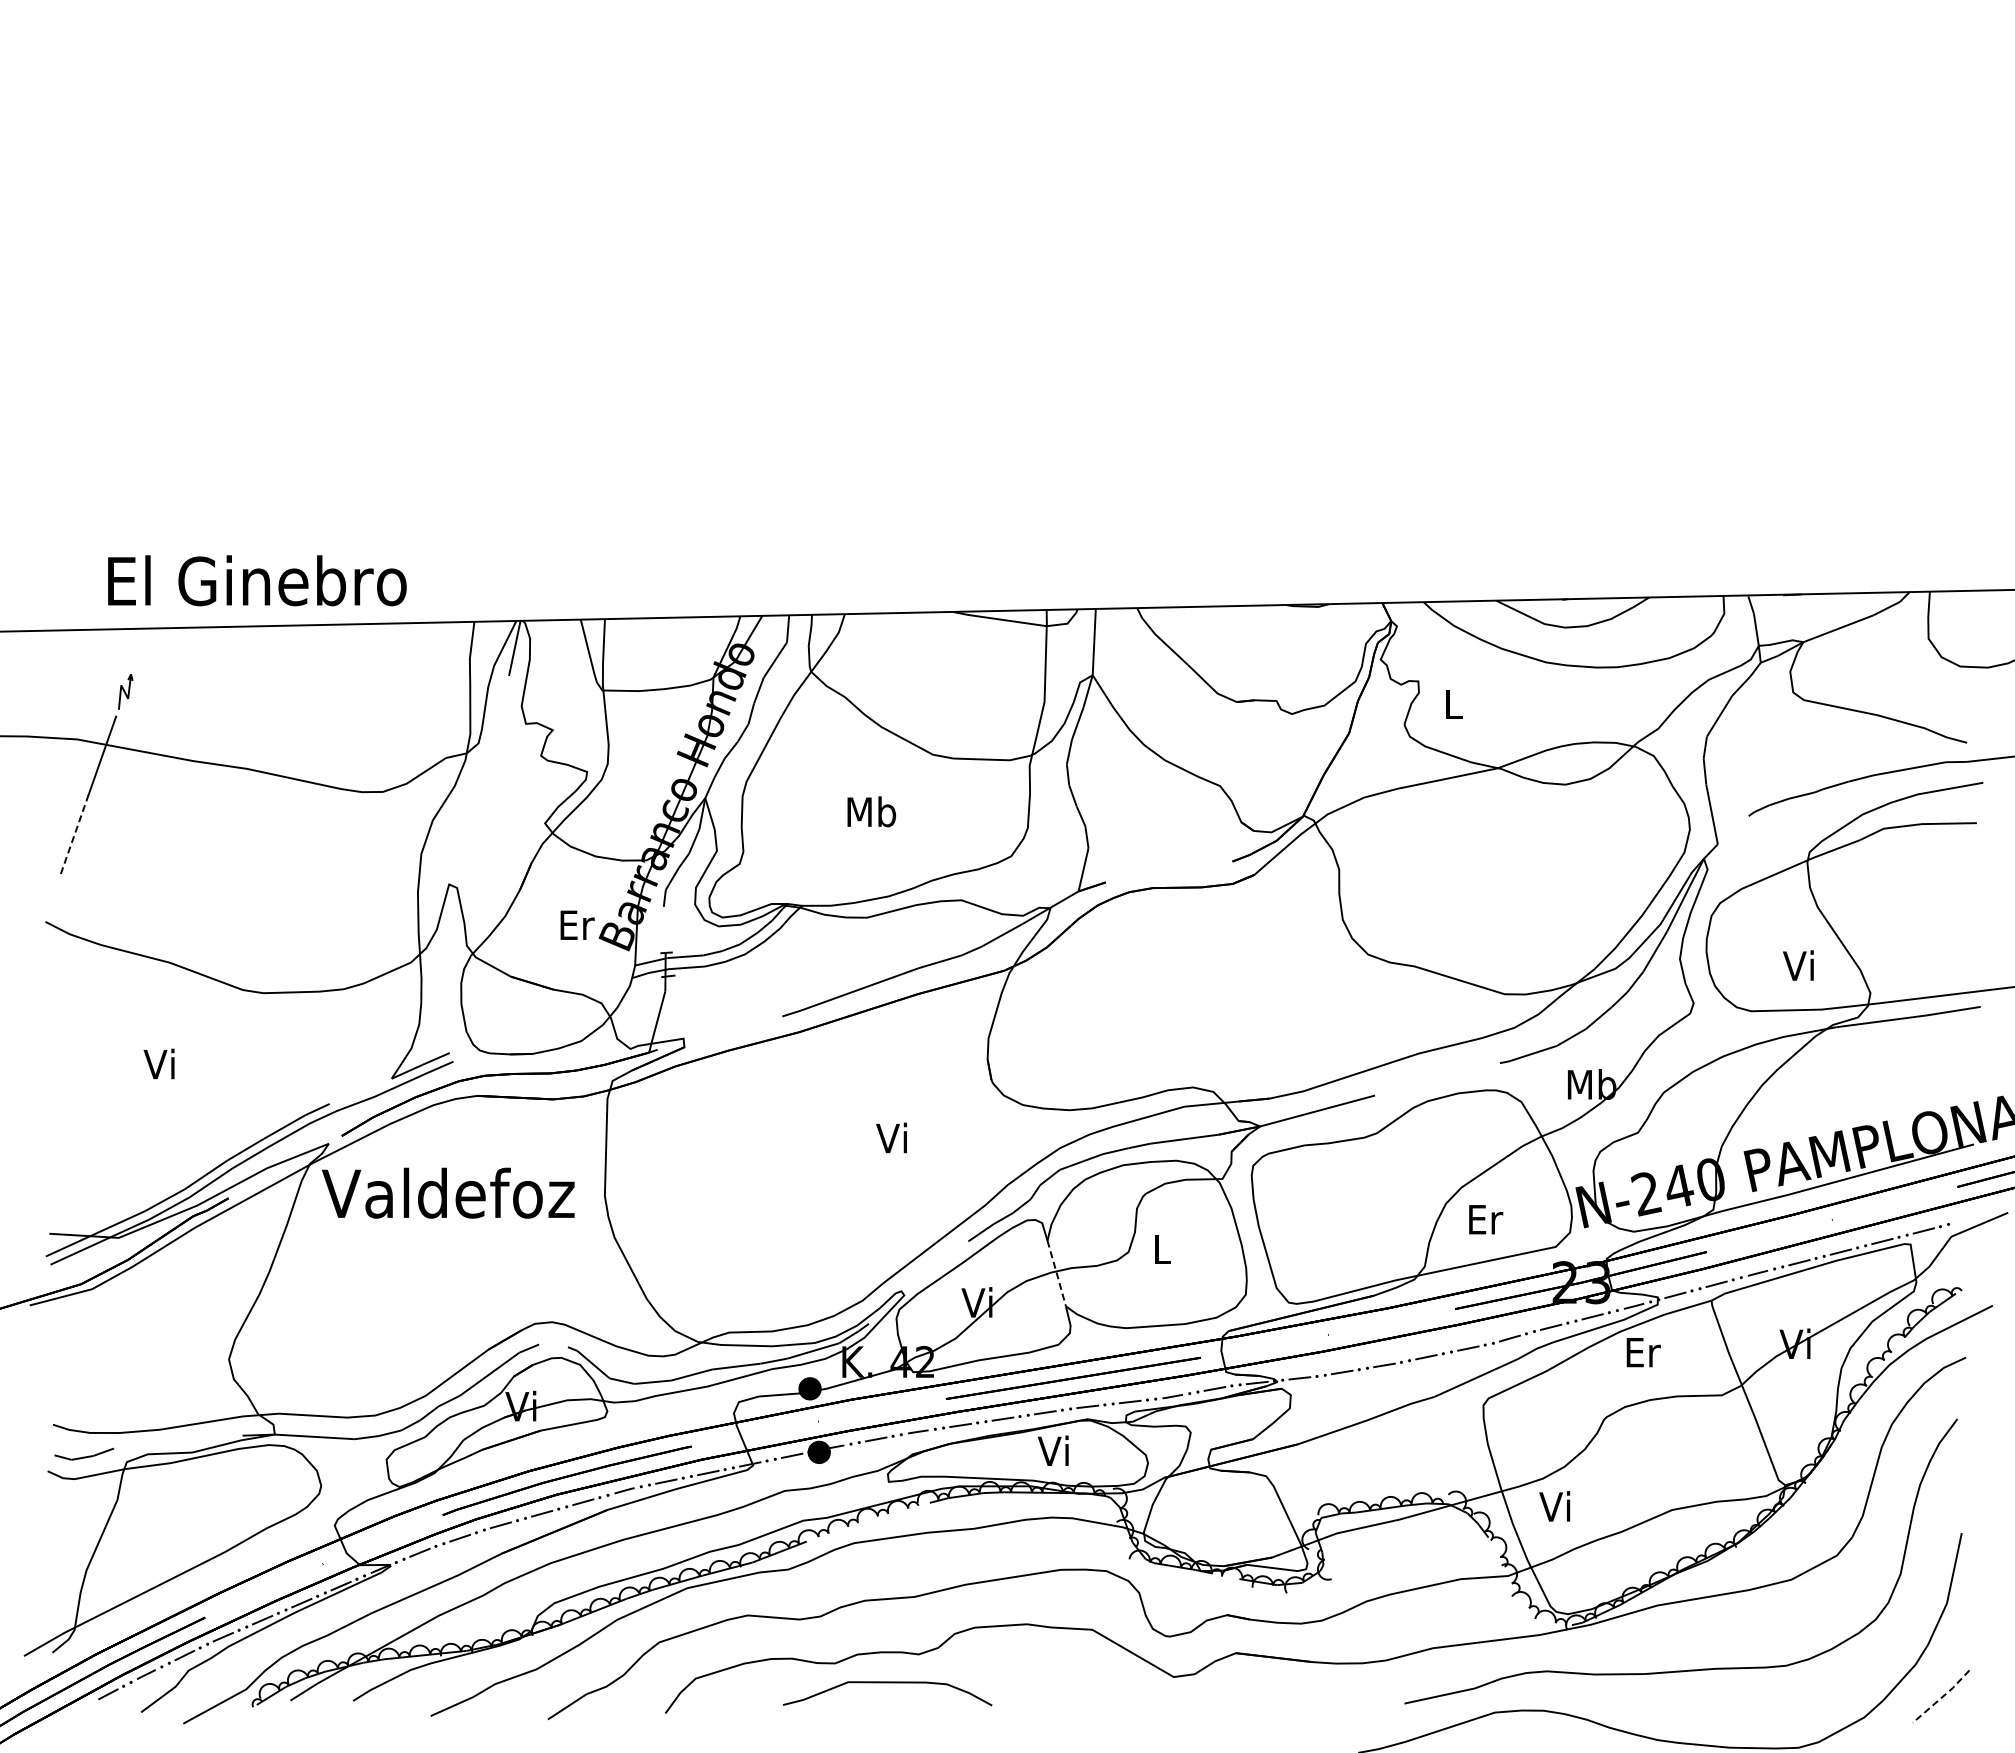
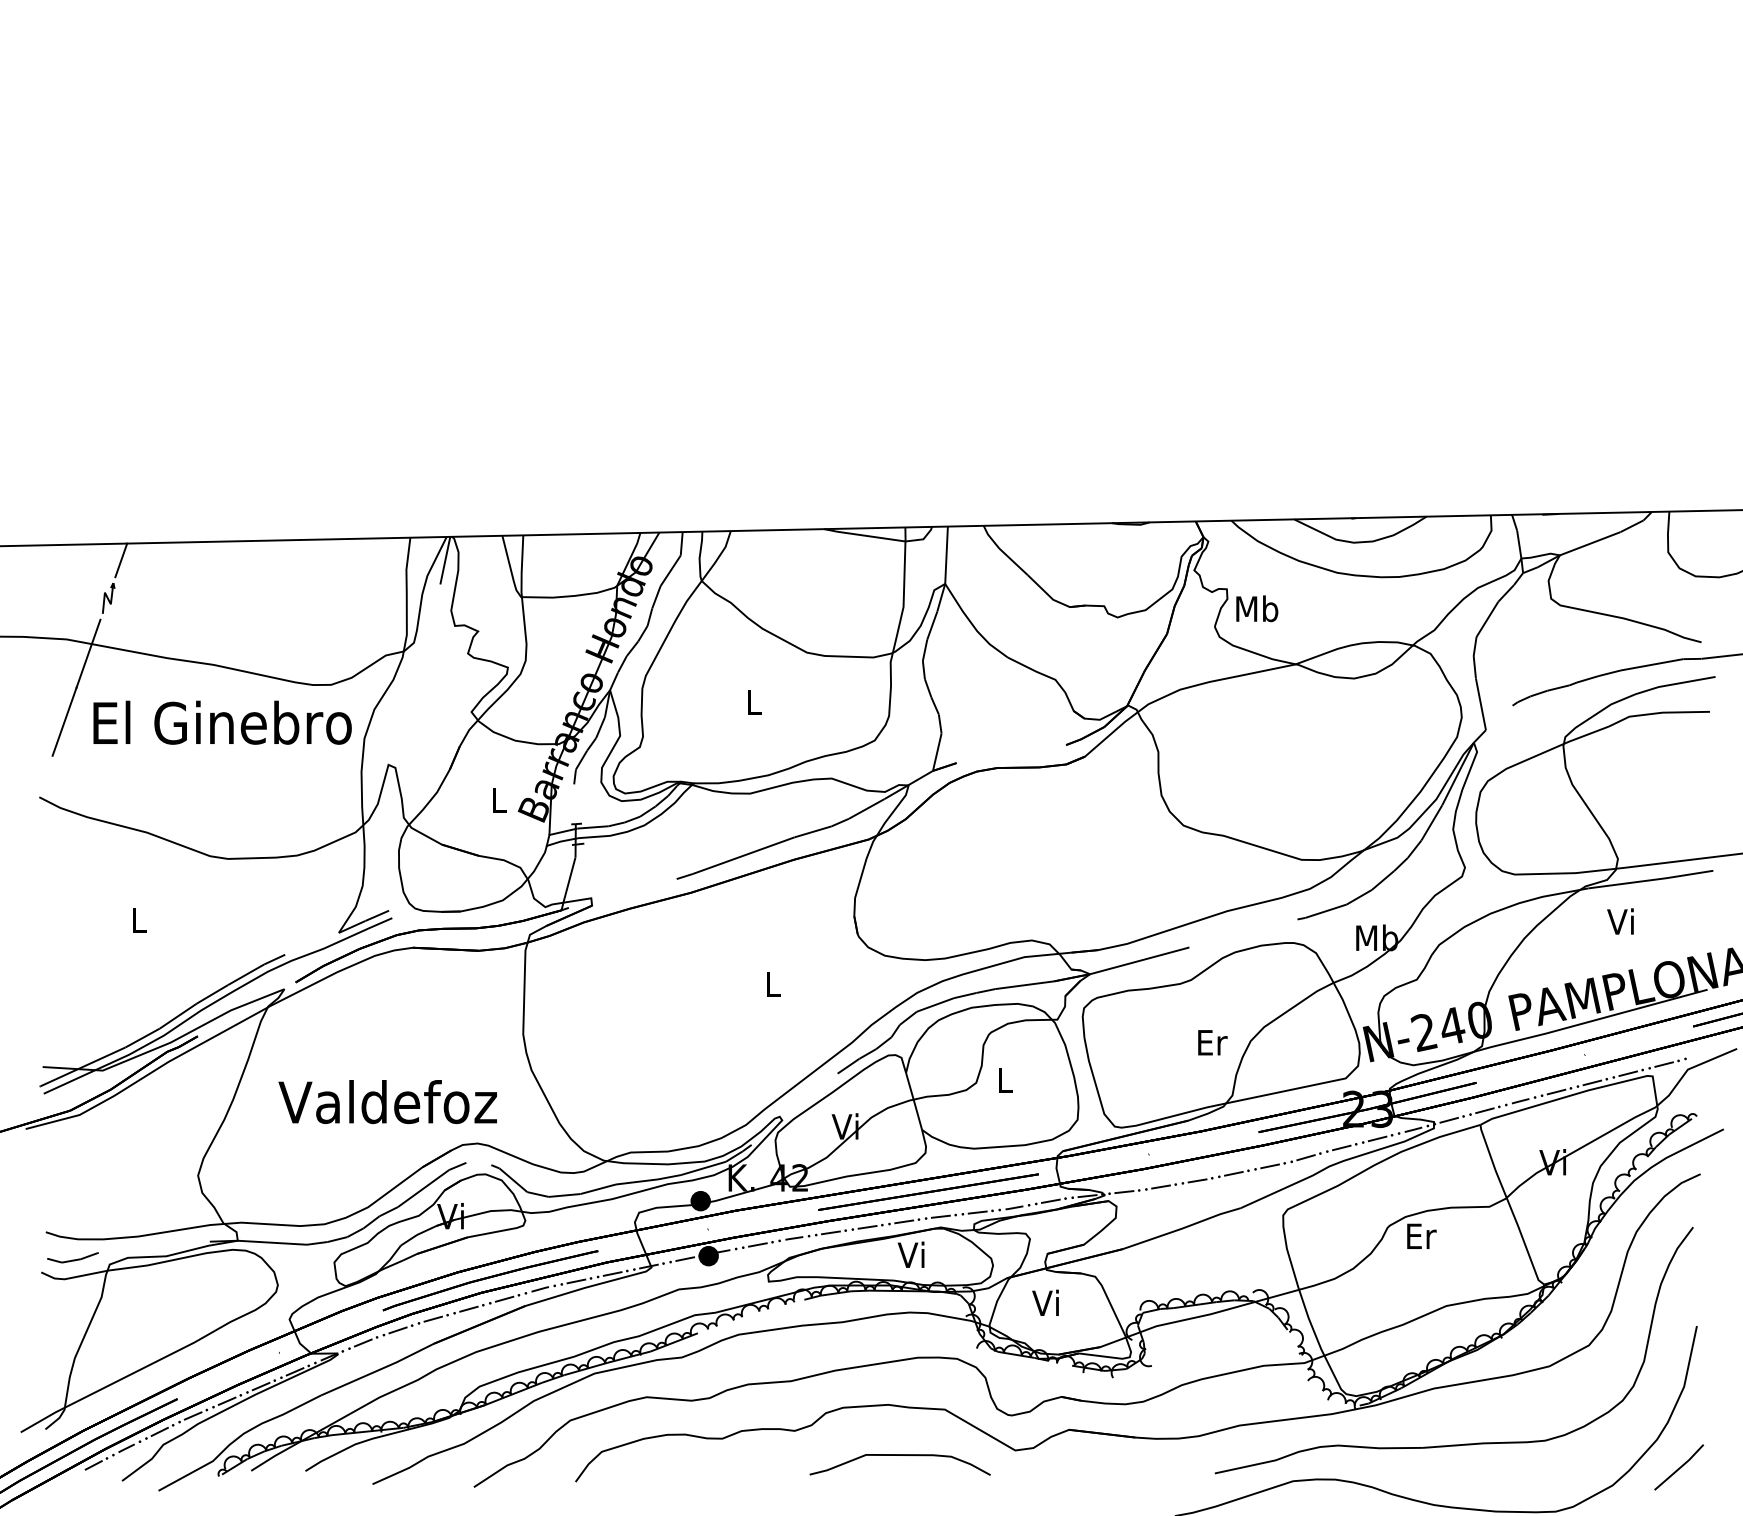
text: (257, 580) -> (222, 722), moved
line: (140, 647) -> (121, 559), added
text: (1453, 703) -> (1257, 608), L -> Mb
text: (871, 811) -> (753, 701), Mb -> L
line: (74, 834) -> (64, 721), dashed -> solid
text: (577, 924) -> (499, 799), Er -> L
text: (1798, 965) -> (1620, 921), moved
text: (158, 1063) -> (137, 919), Vi -> L
text: (891, 1137) -> (771, 983), Vi -> L
text: (448, 1192) -> (387, 1101), moved
text: (1486, 1219) -> (1213, 1042), moved
line: (1056, 1273) -> (913, 1101), dashed -> solid
text: (1643, 1352) -> (1421, 1236), moved
text: (1554, 1506) -> (1045, 1302), moved
curve: (887, 1683) -> (900, 1456), moved
line: (1942, 1697) -> (1680, 1468), dashed -> solid

